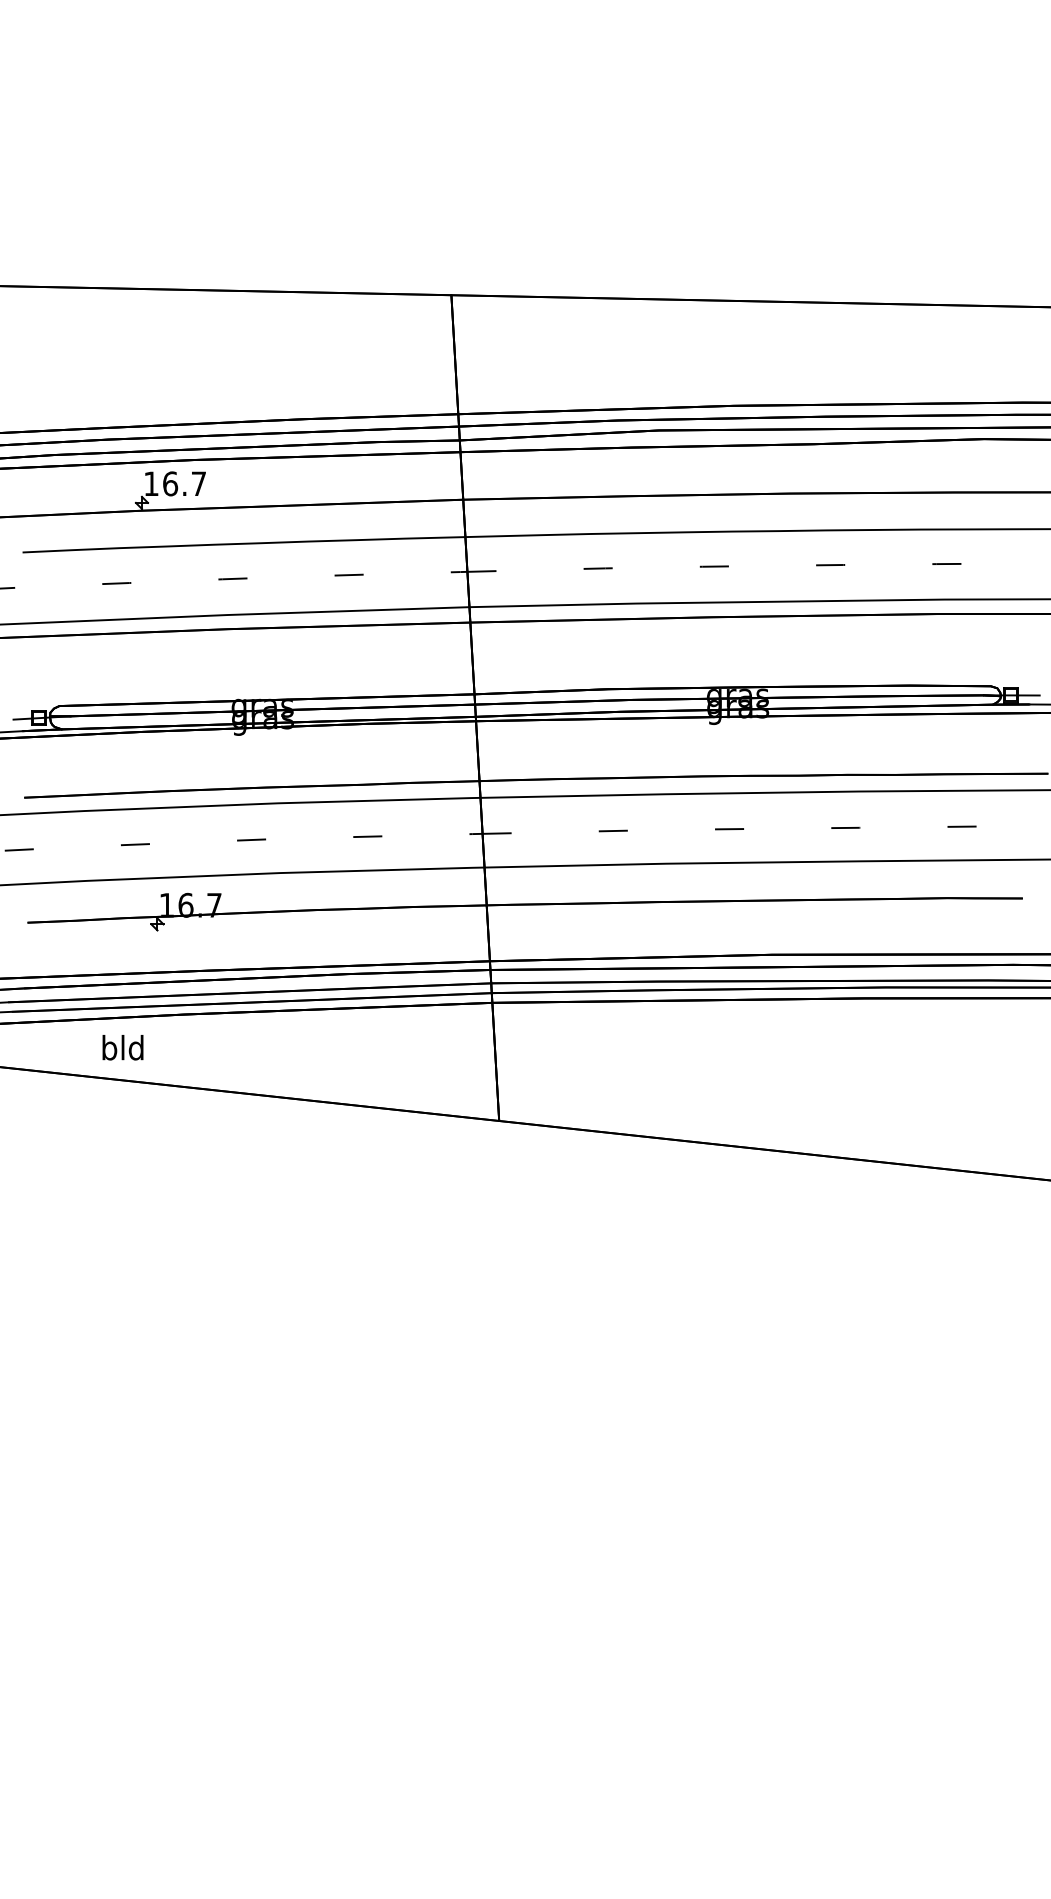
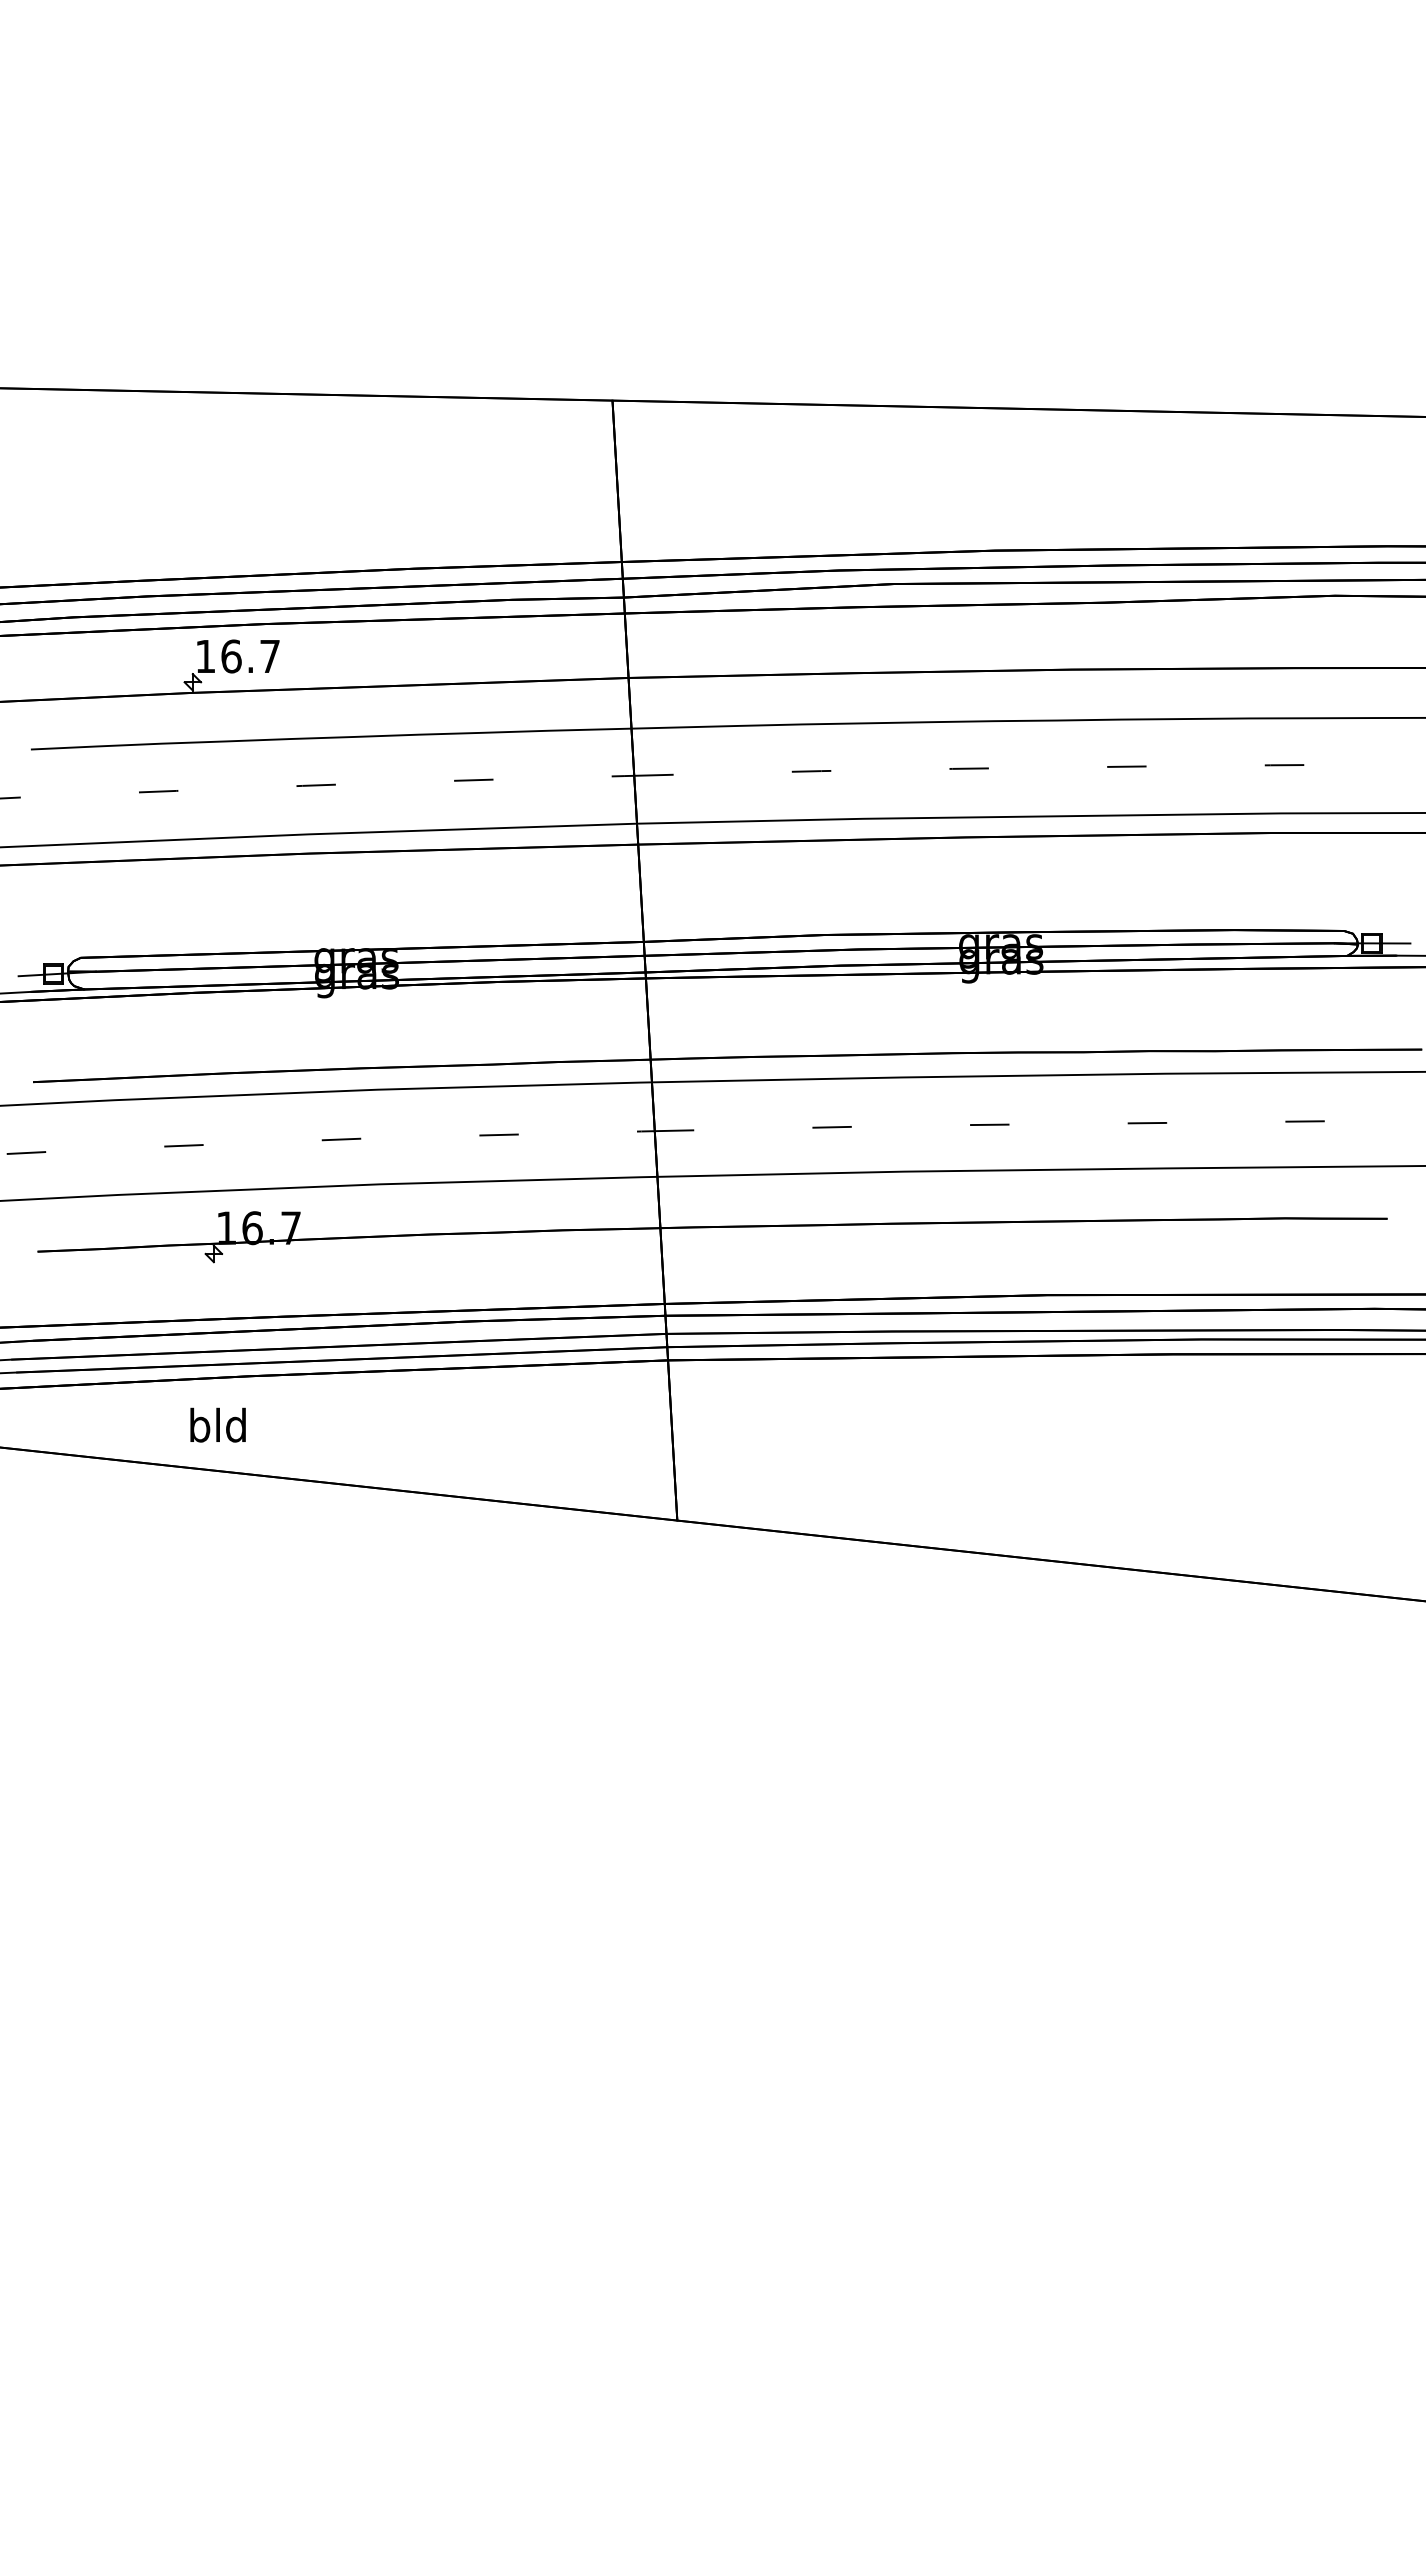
text: (122, 1047) -> (217, 1424), moved

